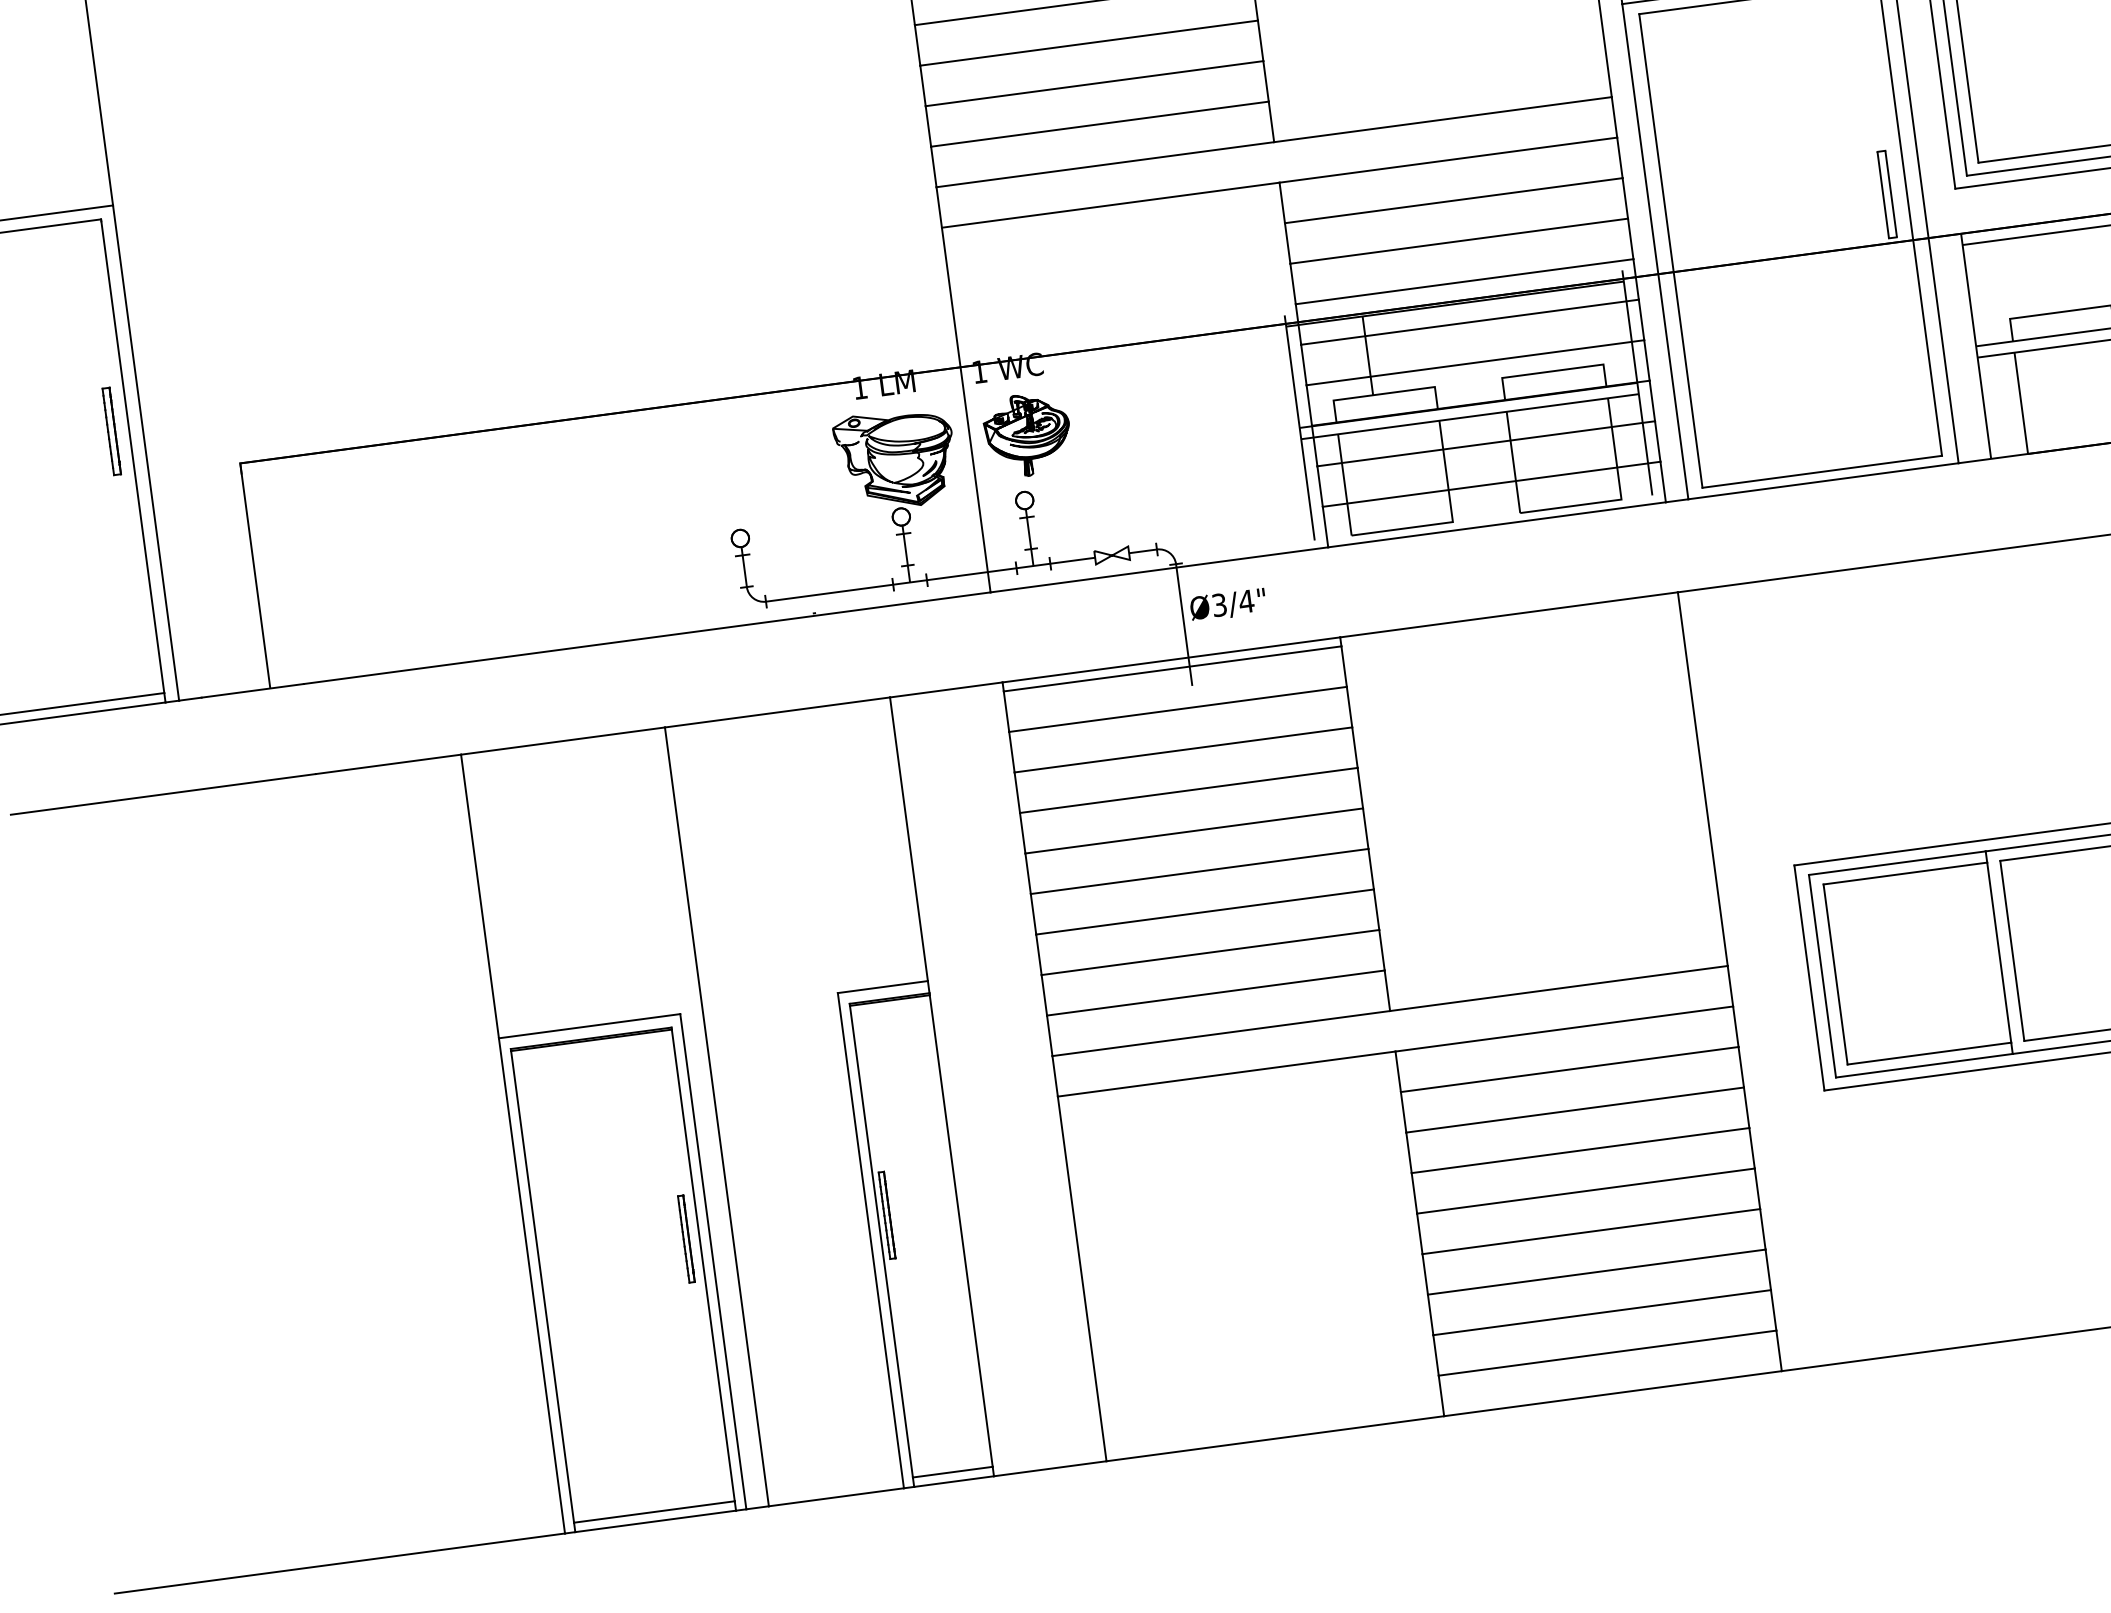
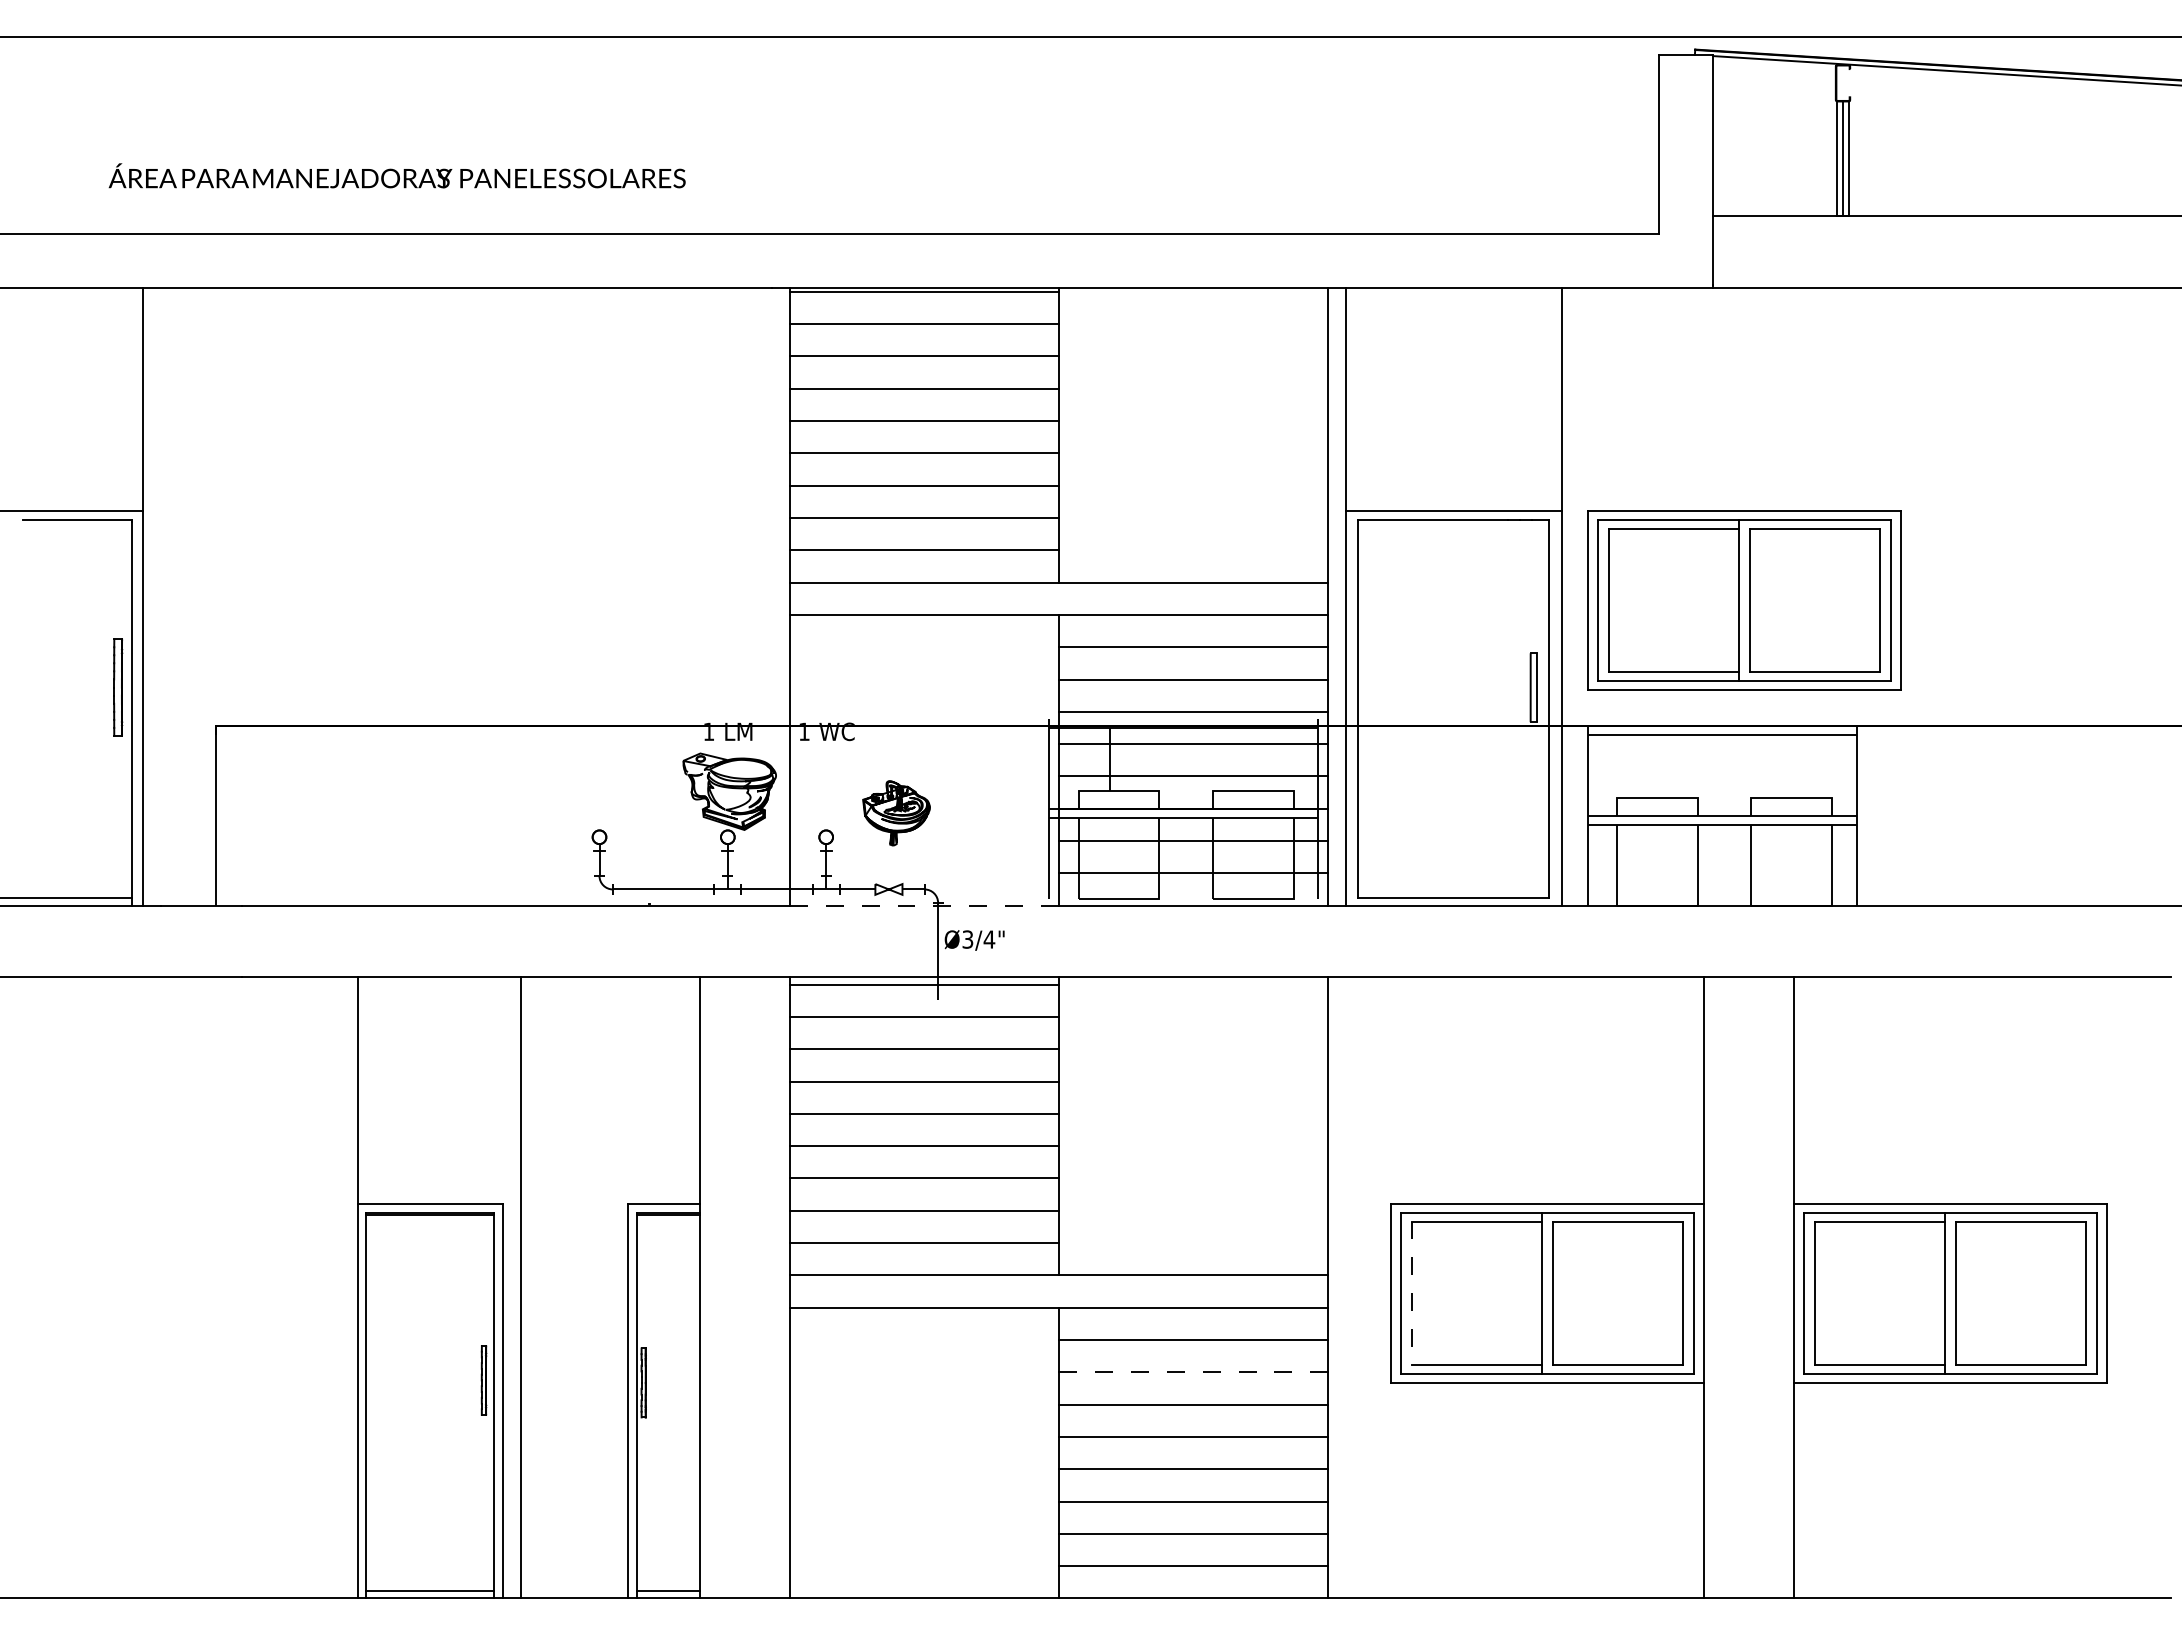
part: (112, 431) -> (118, 687), size x1.4
part: (1027, 435) -> (896, 813), moved
line: (1159, 569) -> (924, 905), solid -> dashed
line: (1835, 974) -> (1411, 1293), solid -> dashed
line: (1574, 1110) -> (1193, 1372), solid -> dashed

